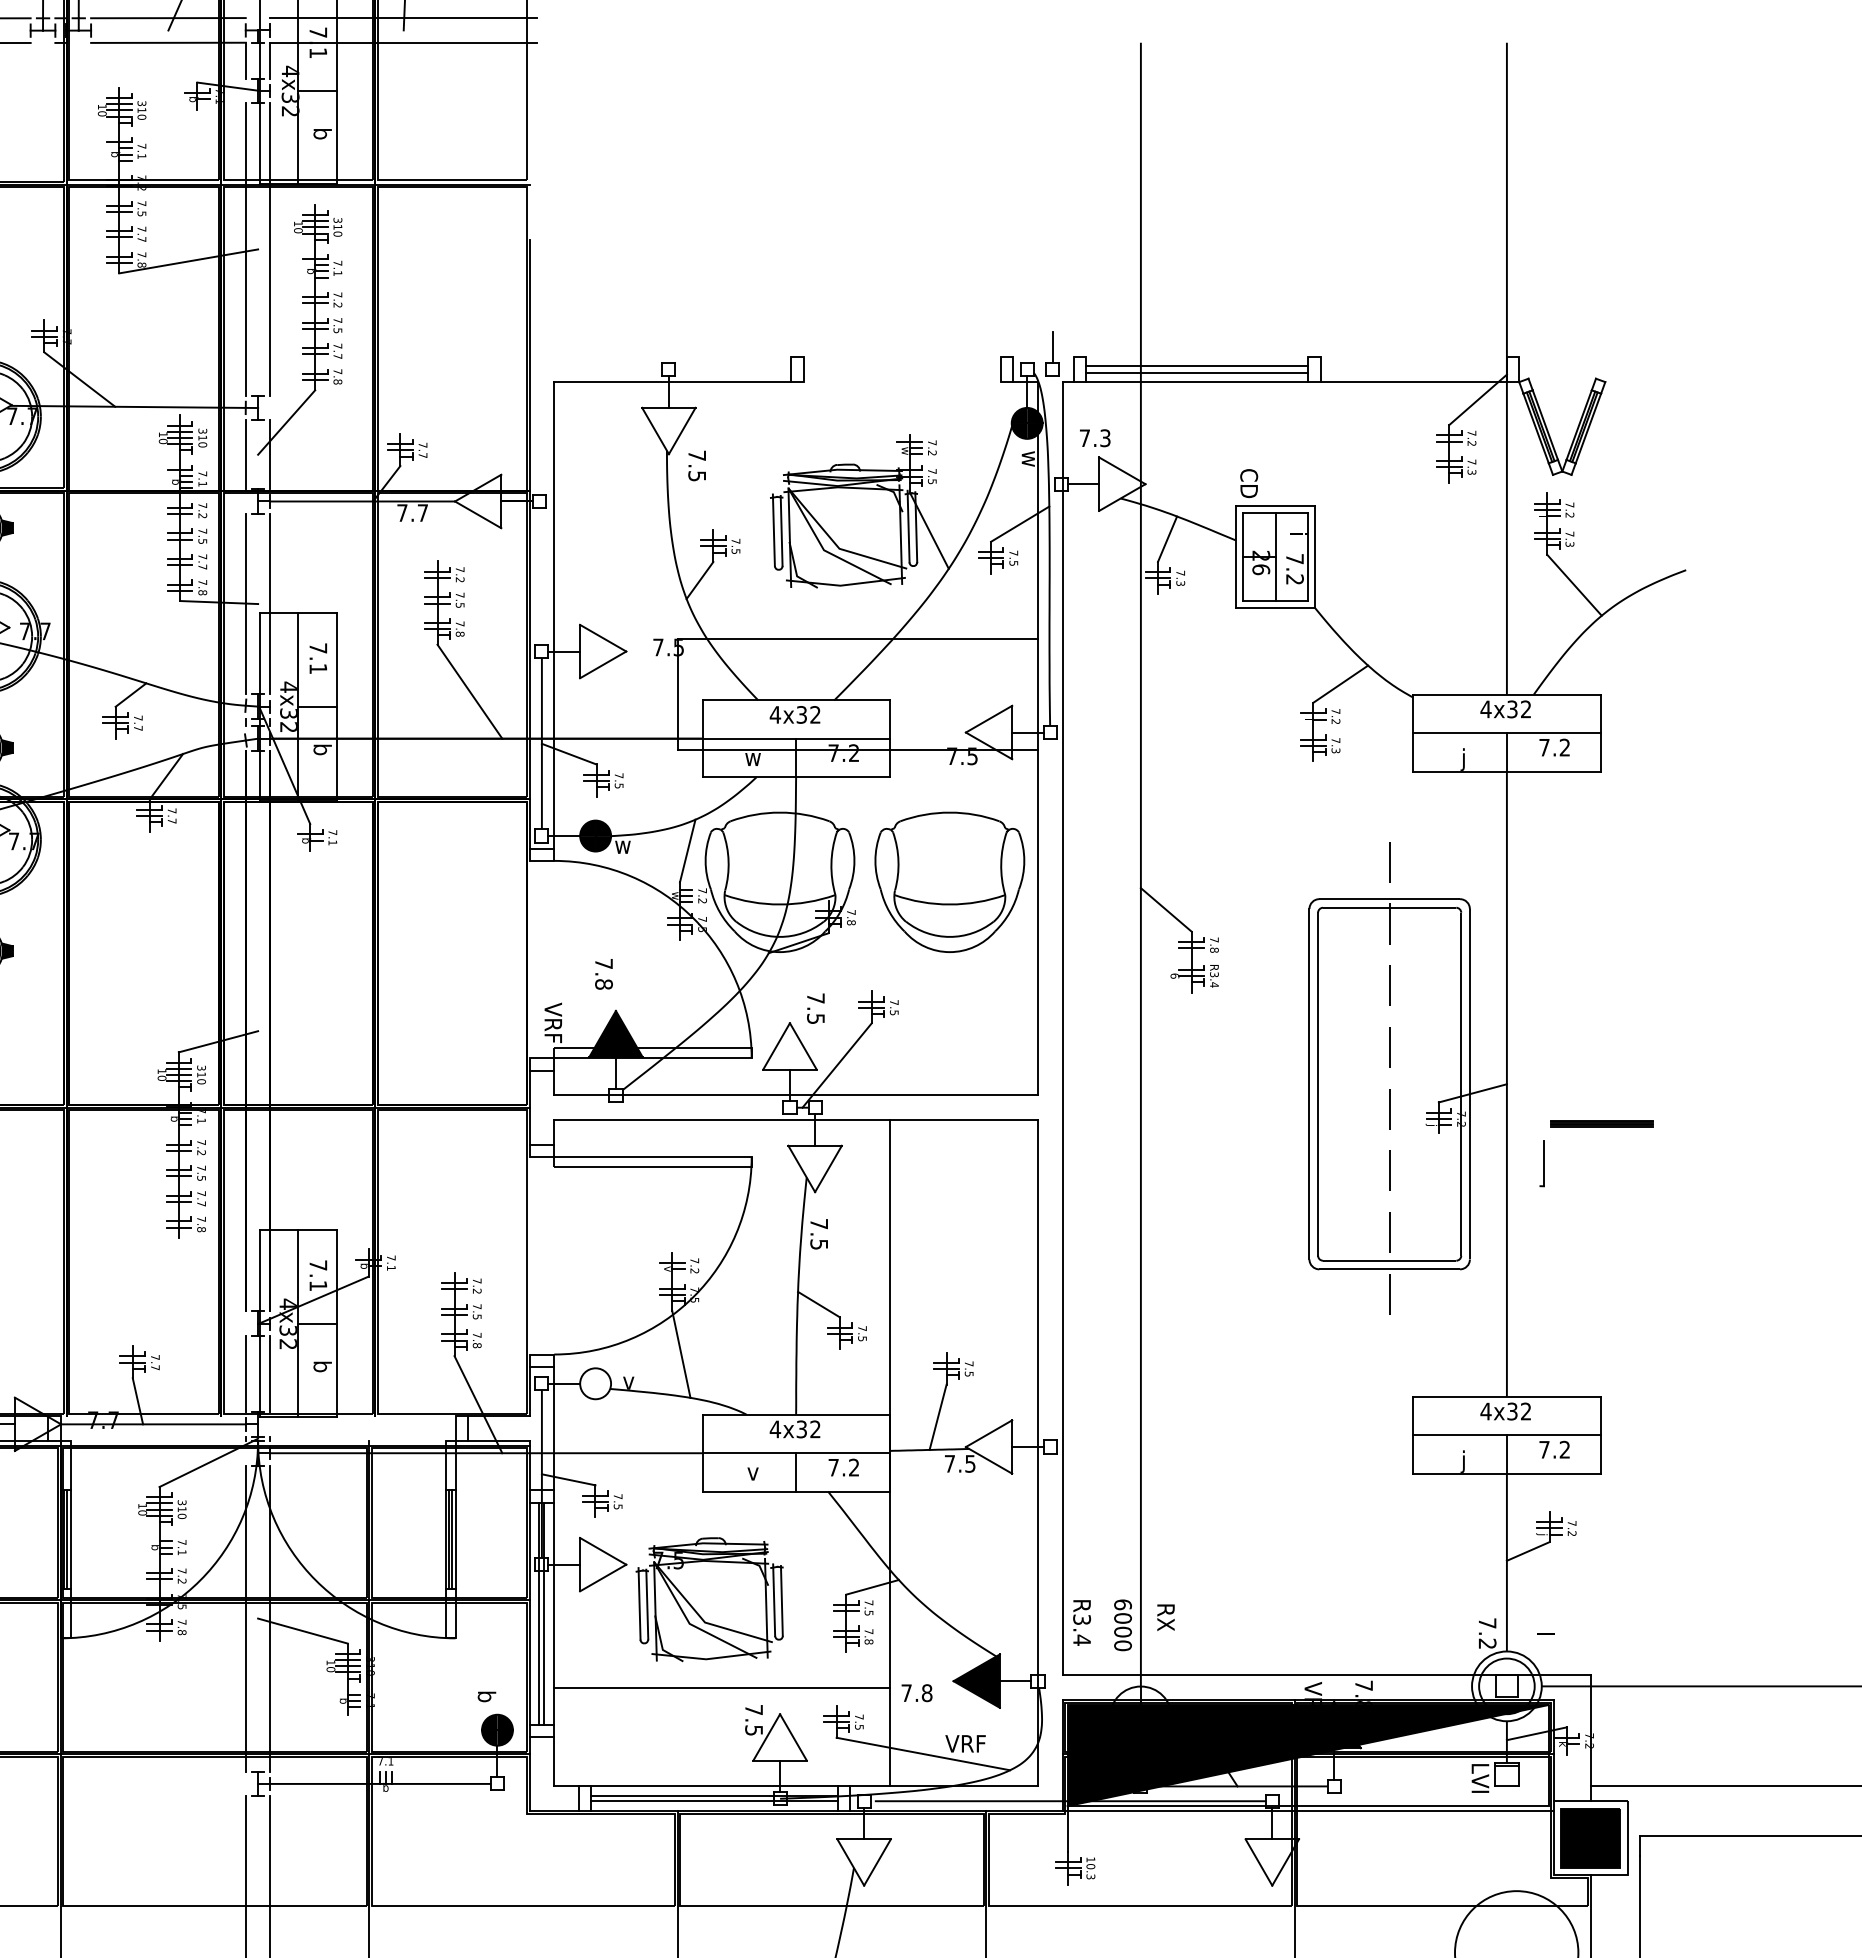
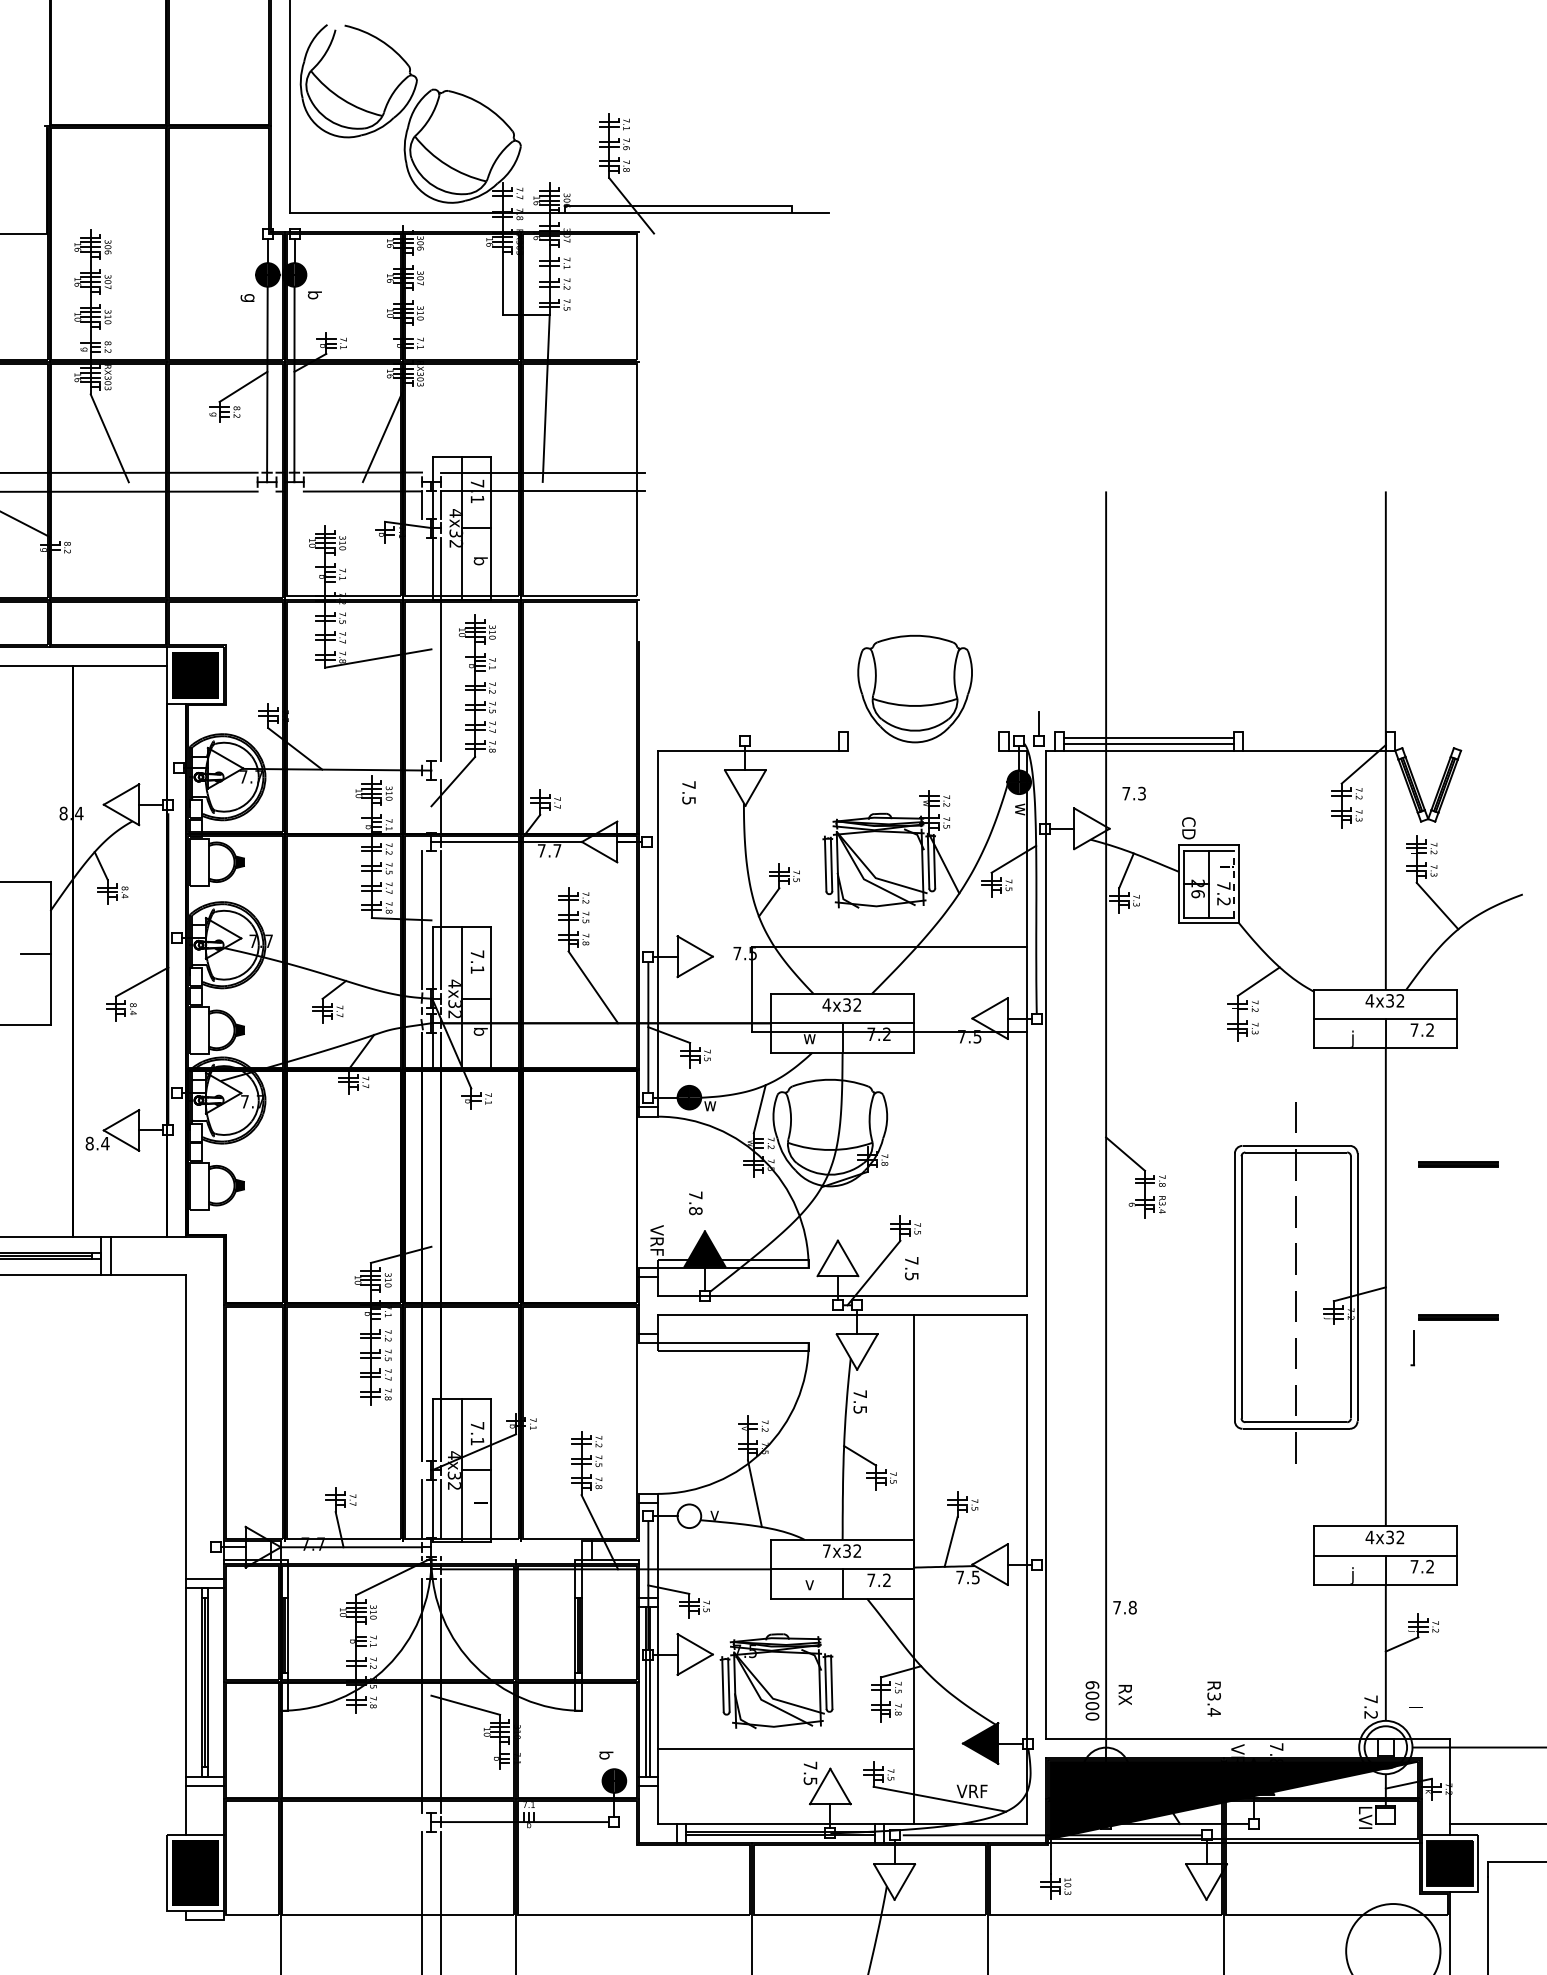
line: (246, 249) -> (422, 649), removed
text: (1094, 438) -> (1133, 793), moved
line: (246, 455) -> (422, 806), removed
text: (696, 465) -> (688, 792), moved
line: (1308, 557) -> (1234, 884), solid -> dashed
part: (949, 881) -> (914, 688), moved
part: (1601, 923) -> (1458, 1164), added
text: (815, 1008) -> (911, 1268), moved
text: (322, 1367) -> (480, 1503), b -> l
text: (775, 1428) -> (826, 1550), 4x32 -> 7x32
text: (1081, 1622) -> (1213, 1698), moved
text: (916, 1692) -> (1124, 1607), moved

